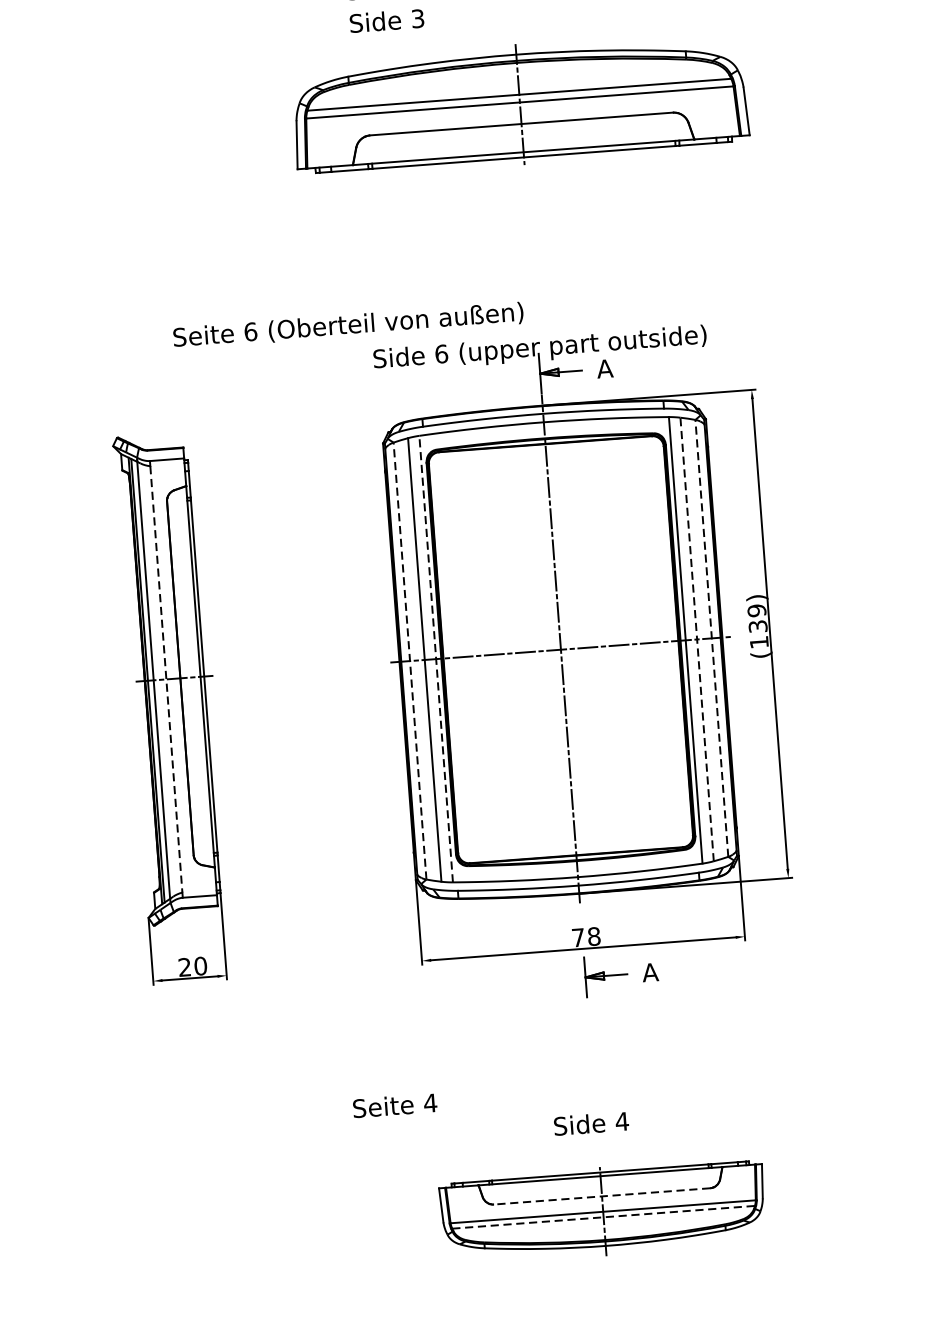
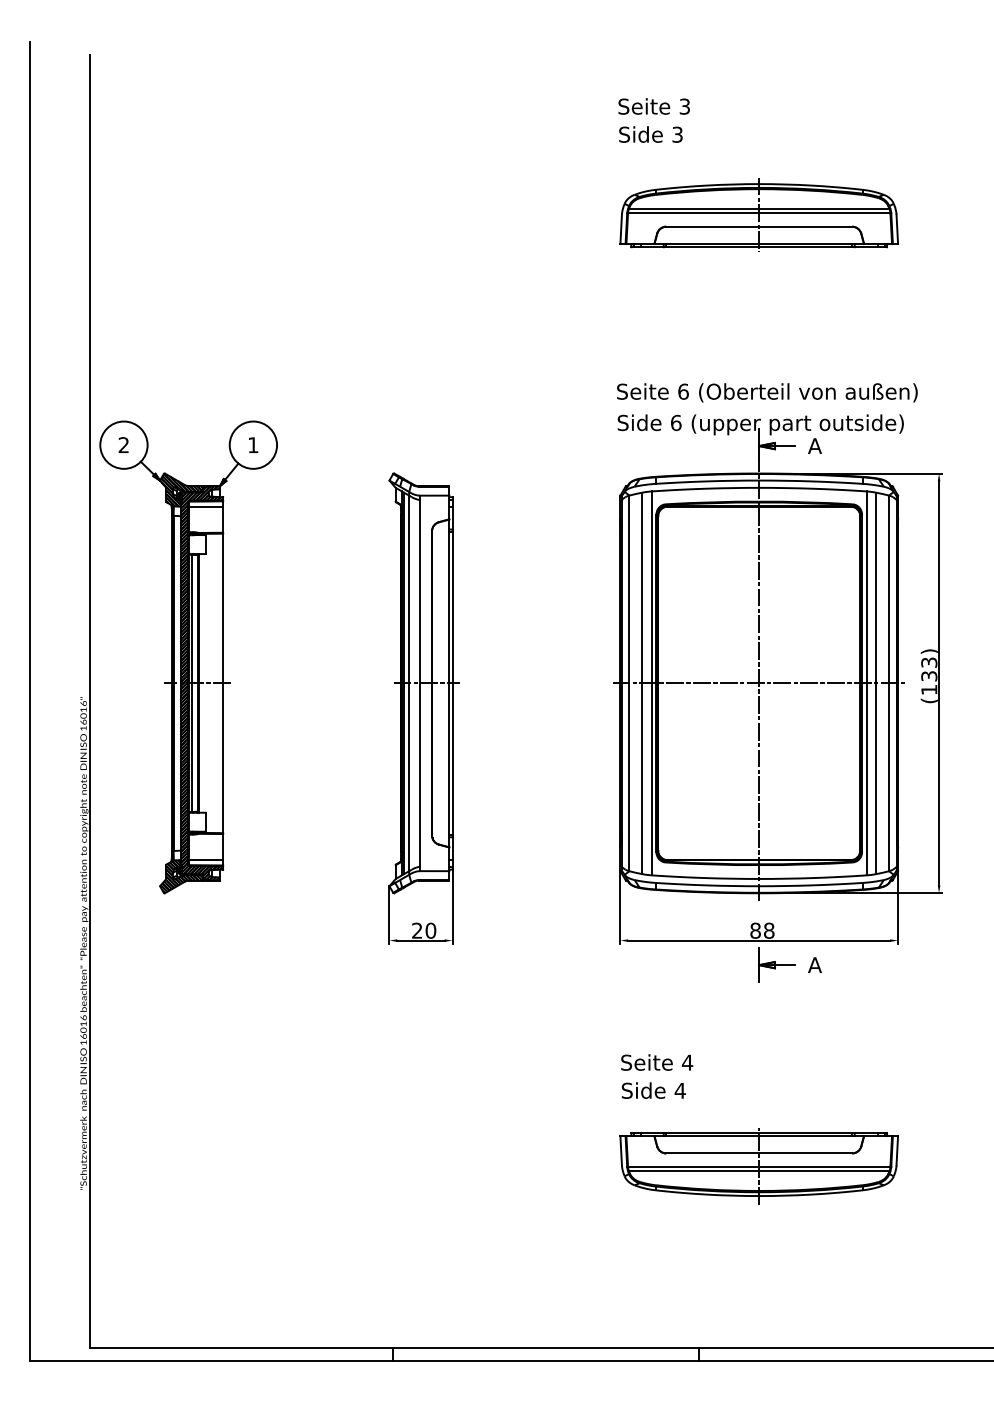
part: (519, 104) -> (758, 214), size x0.71
text: (348, 325) -> (767, 392), moved
text: (757, 610) -> (929, 662), (139) -> (133)
line: (712, 638) -> (889, 683), dashed -> solid
line: (697, 639) -> (876, 683), dashed -> solid
line: (435, 659) -> (651, 683), dashed -> solid
line: (410, 661) -> (629, 683), dashed -> solid
line: (165, 679) -> (419, 683), dashed -> solid
text: (578, 937) -> (755, 930), 78 -> 88
text: (395, 1105) -> (657, 1062), moved
text: (591, 1123) -> (653, 1090), moved
line: (602, 1196) -> (759, 1153), dashed -> solid
line: (603, 1217) -> (759, 1171), dashed -> solid

